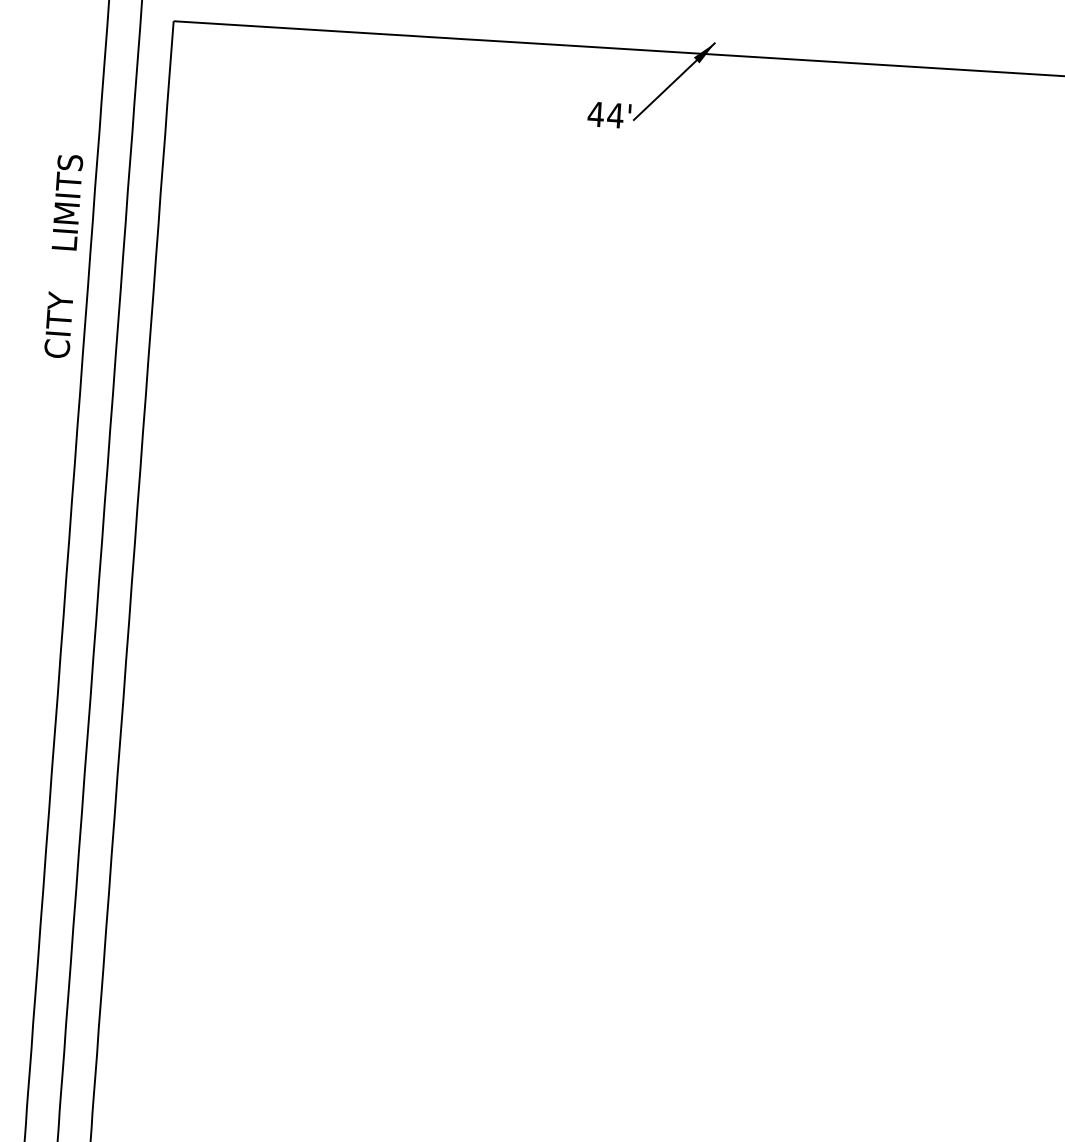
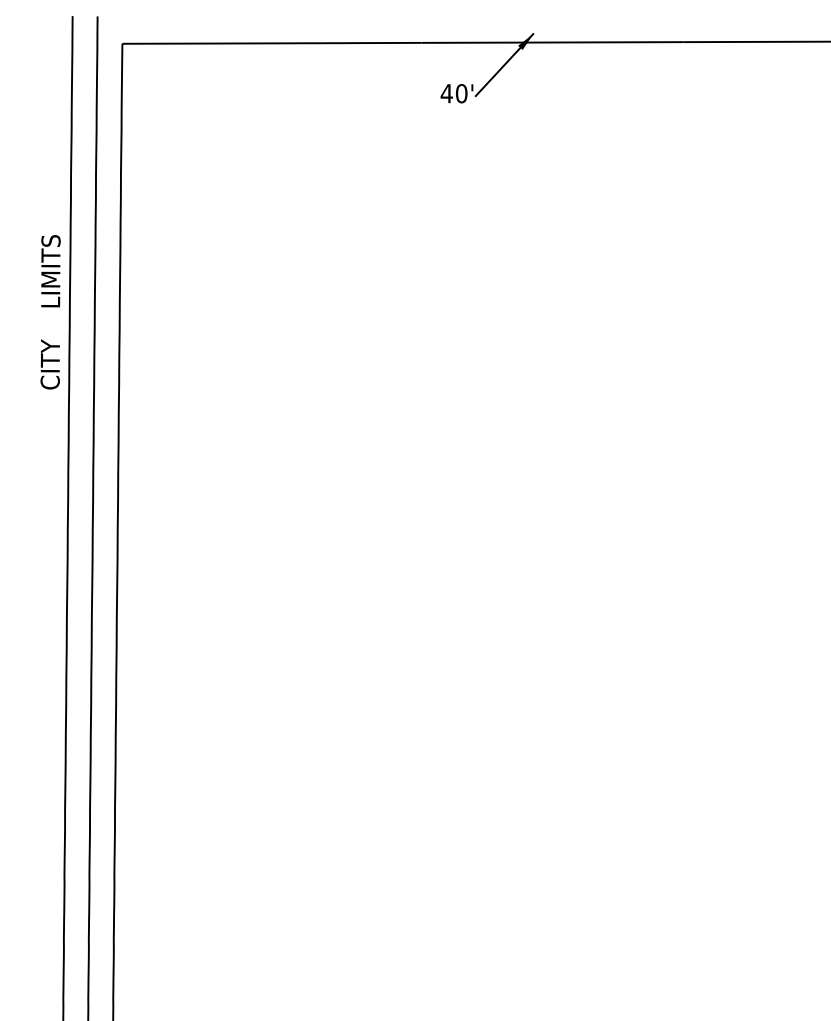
text: (615, 115) -> (461, 93), 44' -> 40'
text: (63, 256) -> (50, 312), moved

